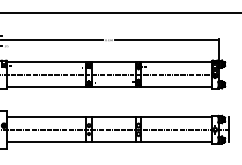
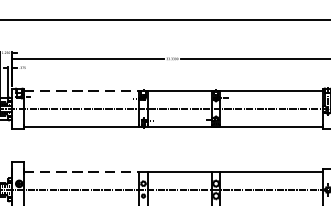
line: (47, 62) -> (82, 91), solid -> dashed
line: (50, 117) -> (87, 171), solid -> dashed

